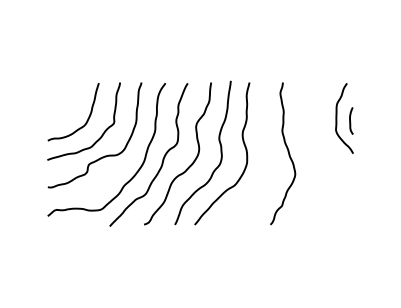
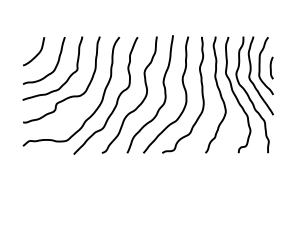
curve: (64, 104) -> (36, 54), added
curve: (265, 150) -> (201, 92), added
part: (323, 153) -> (248, 94), added

